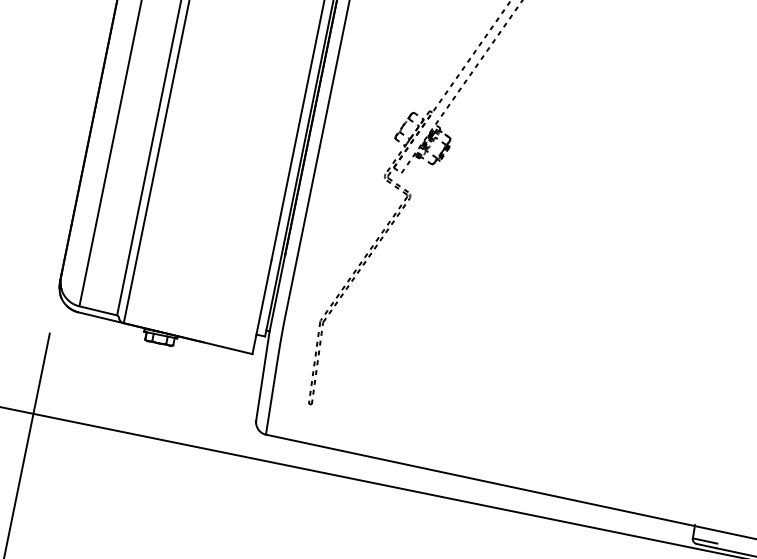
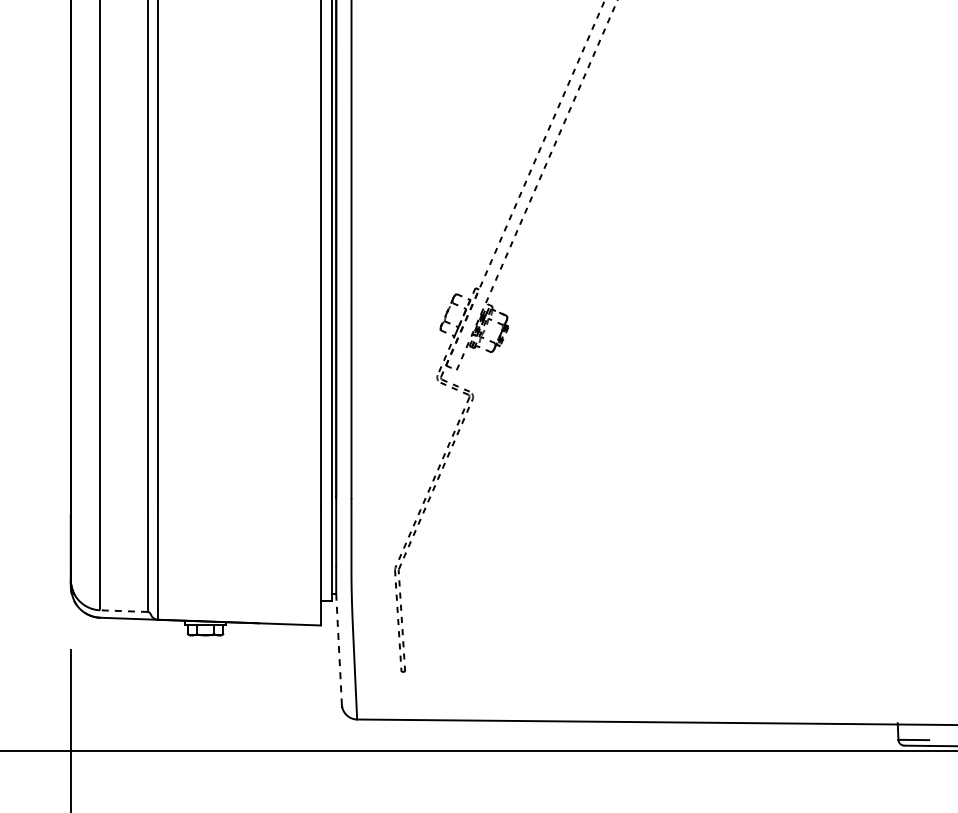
line: (98, 311) -> (124, 611), solid -> dashed
line: (263, 376) -> (339, 649), solid -> dashed

